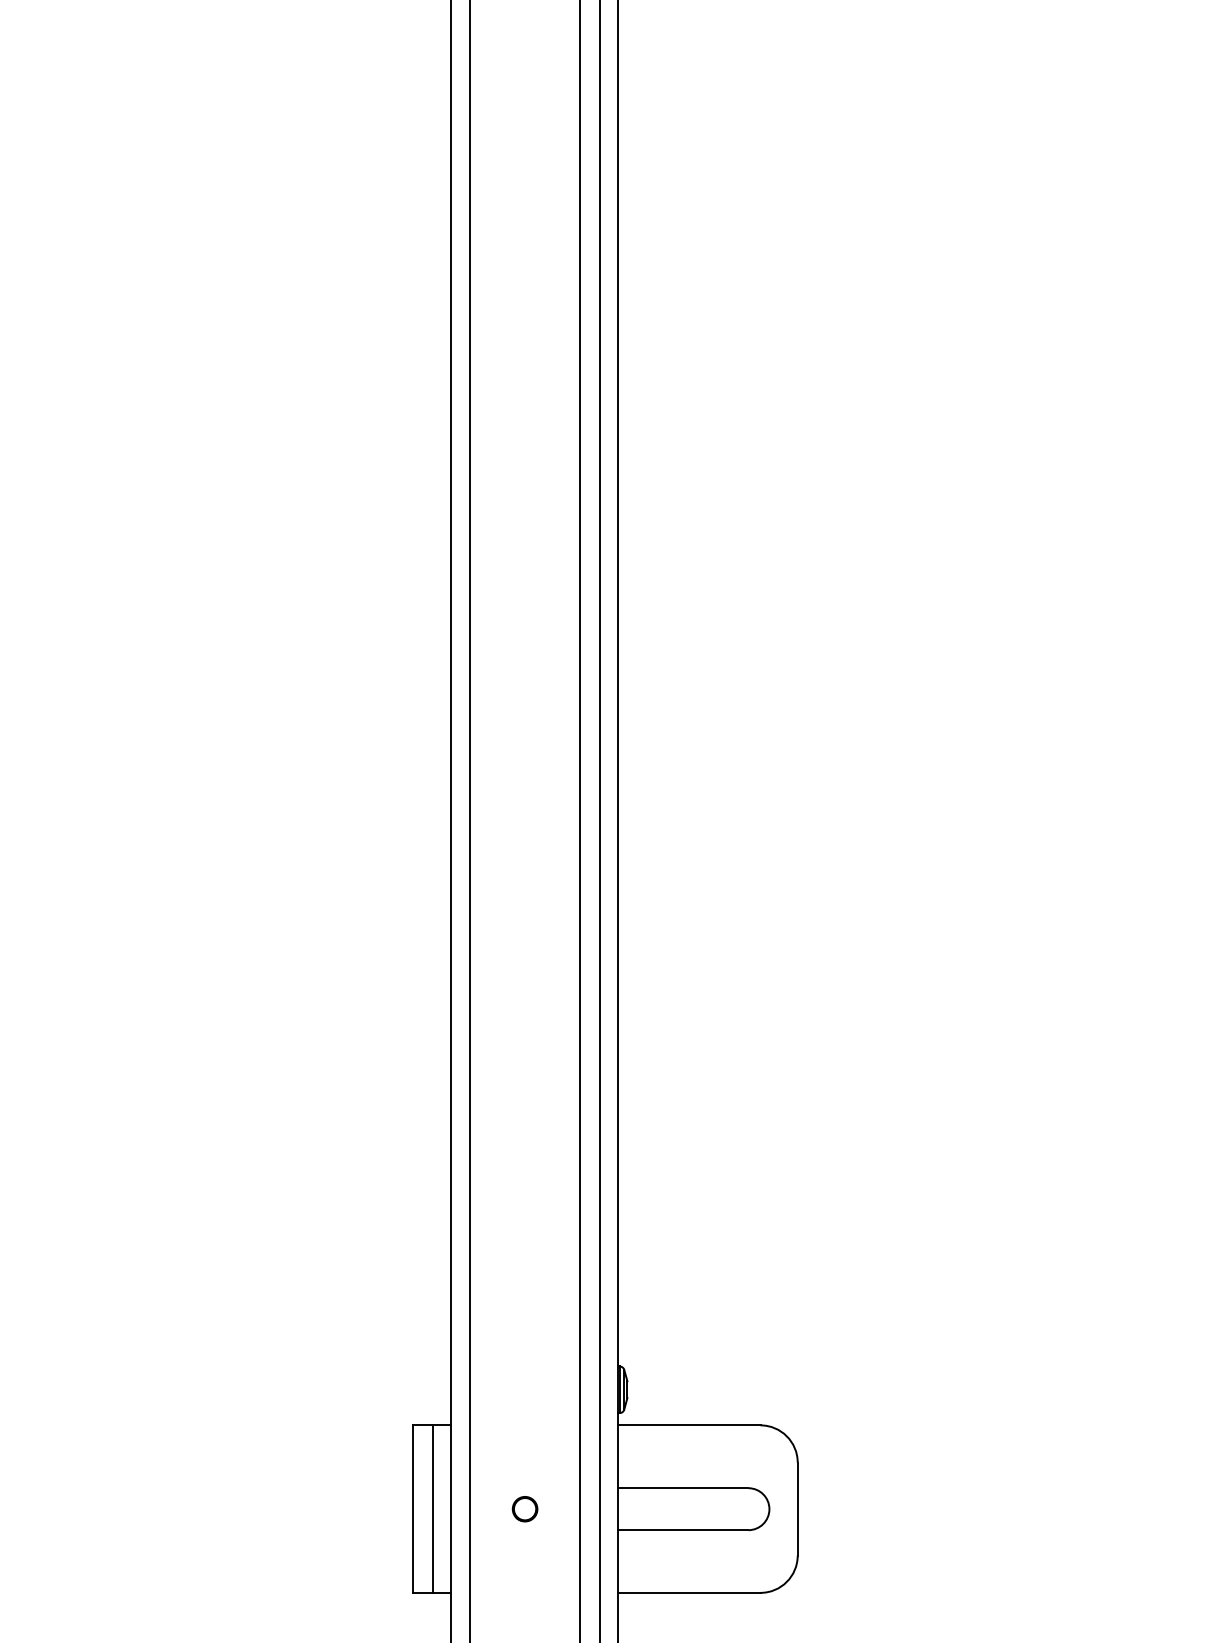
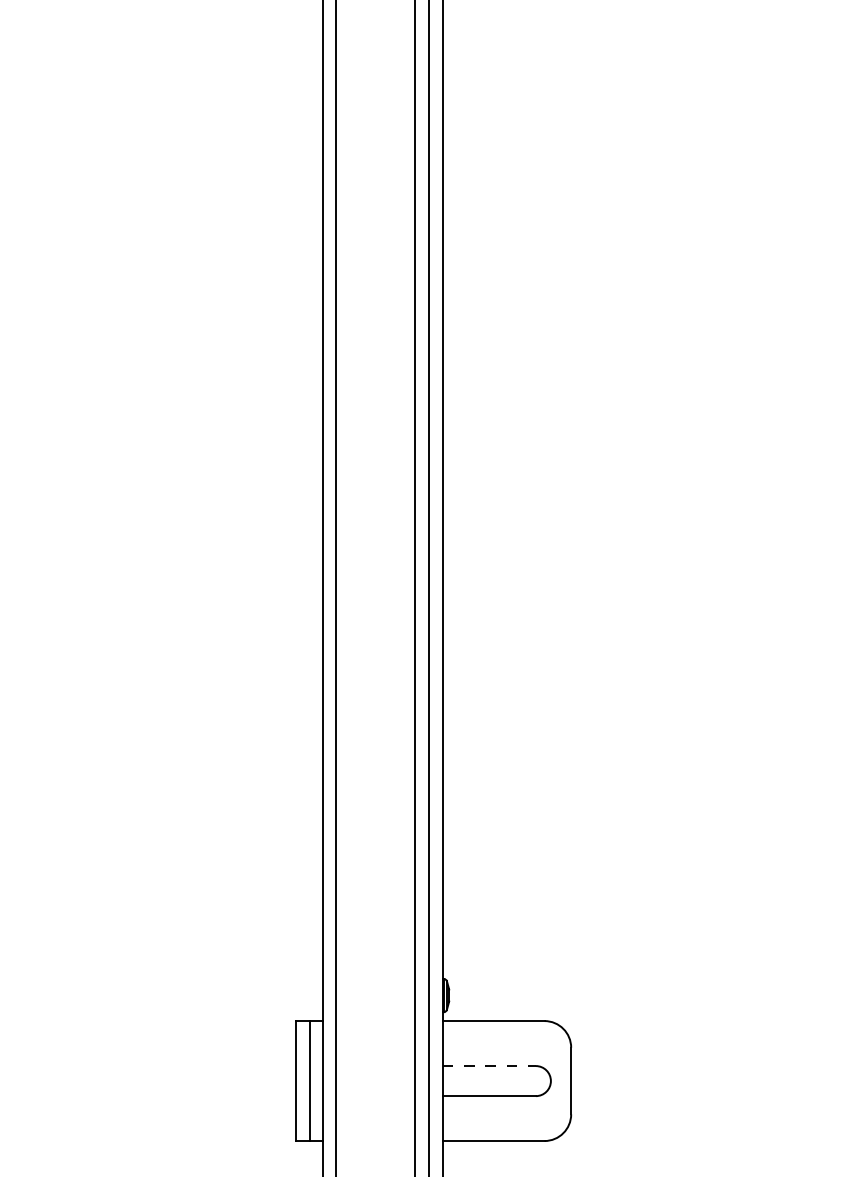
line: (683, 1488) -> (489, 1066), solid -> dashed
part: (524, 1509) -> (375, 1081), removed

